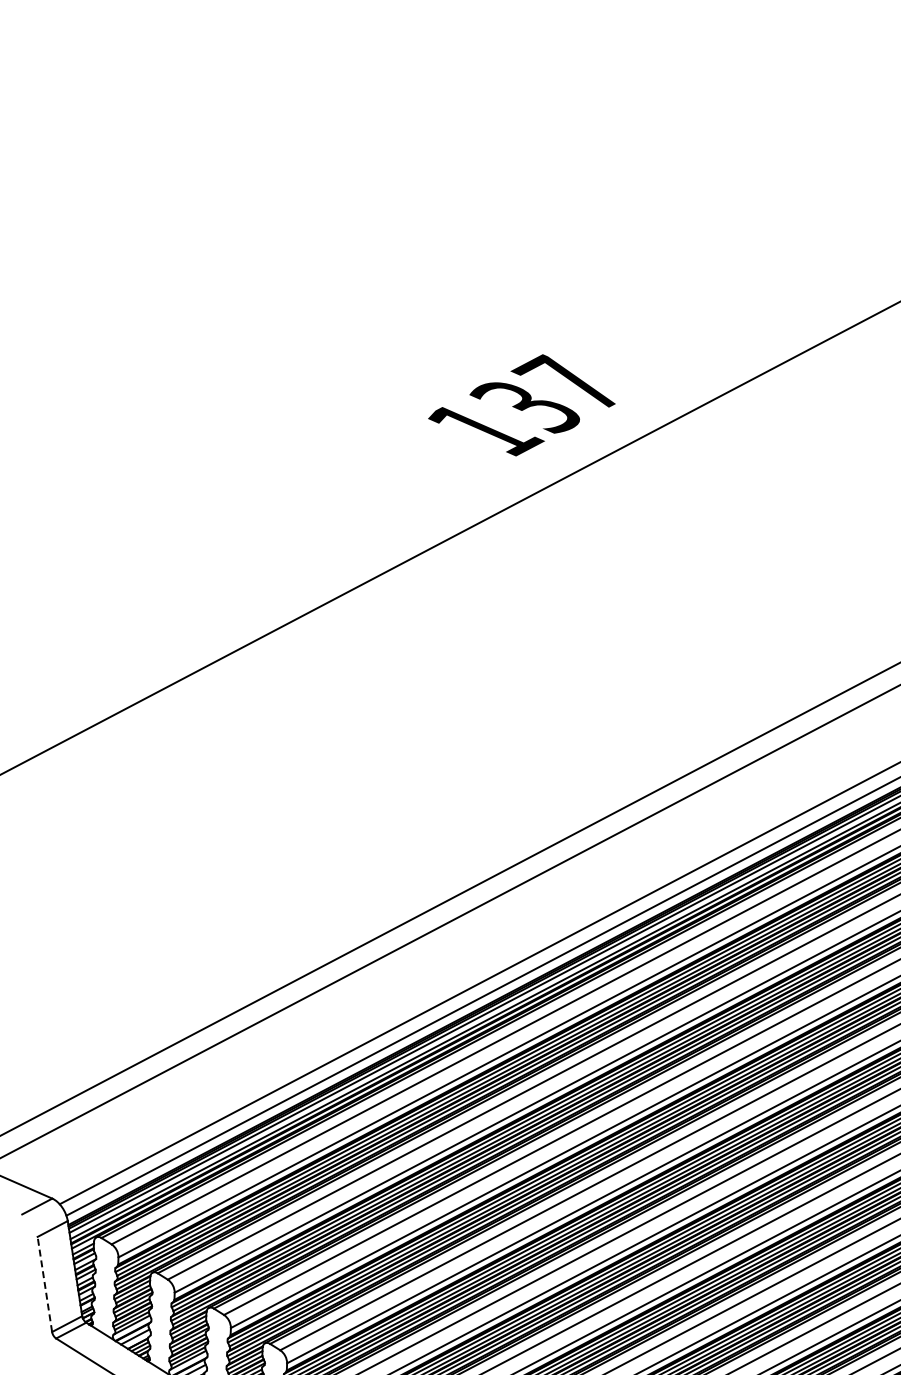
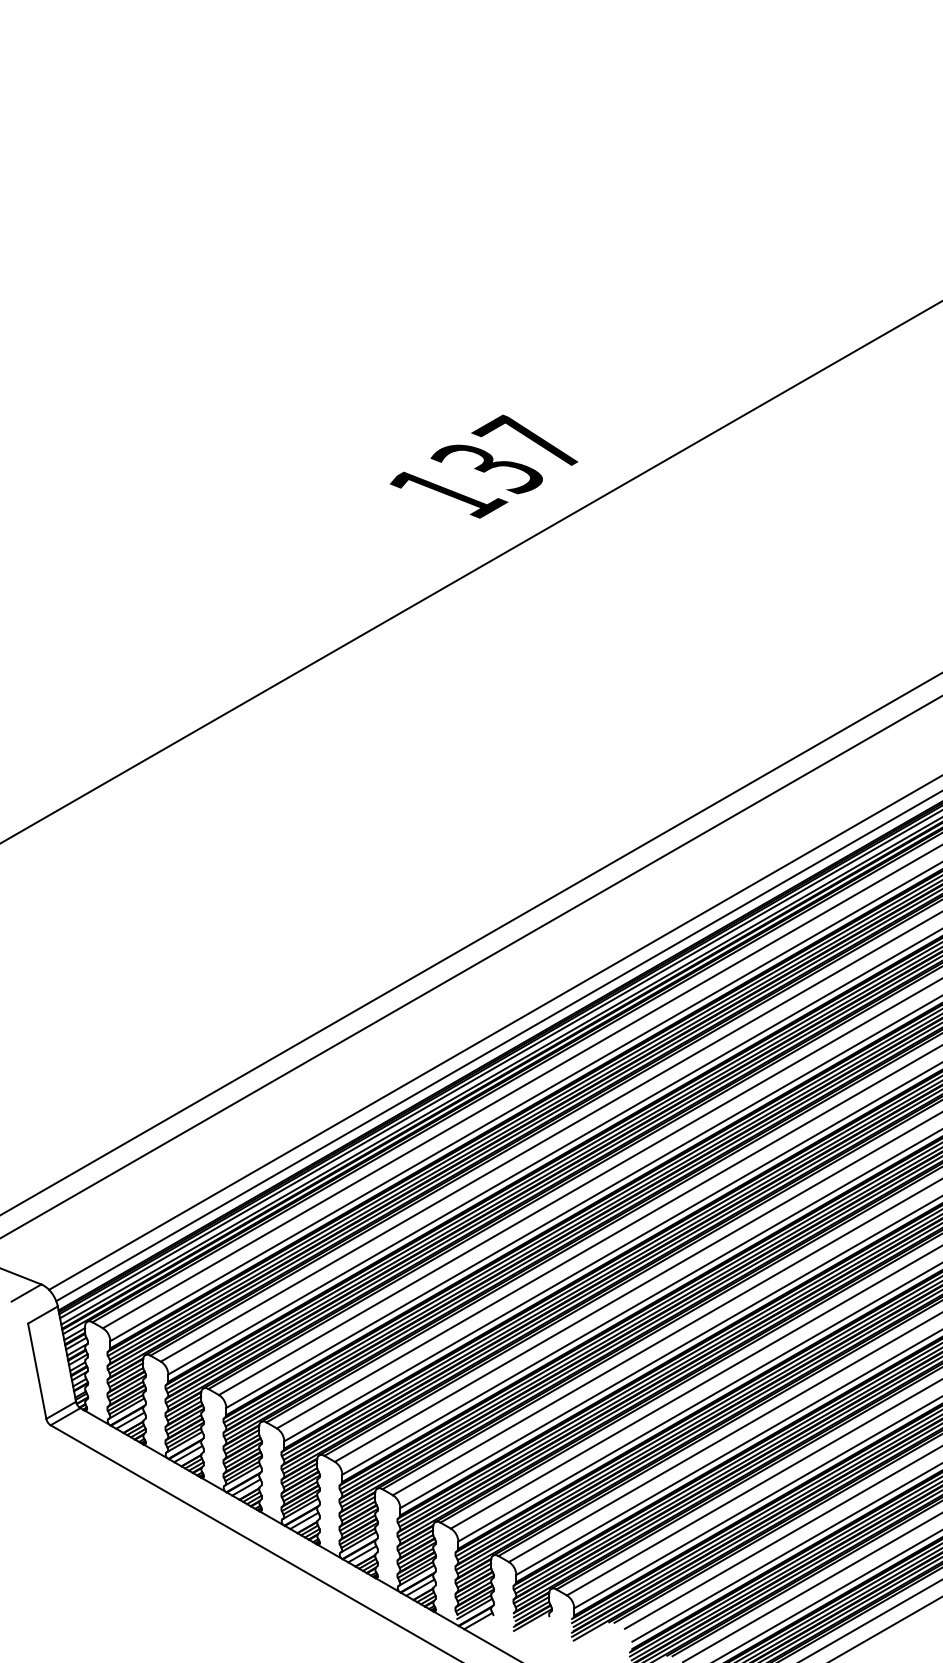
line: (45, 1284) -> (37, 1371), dashed -> solid

